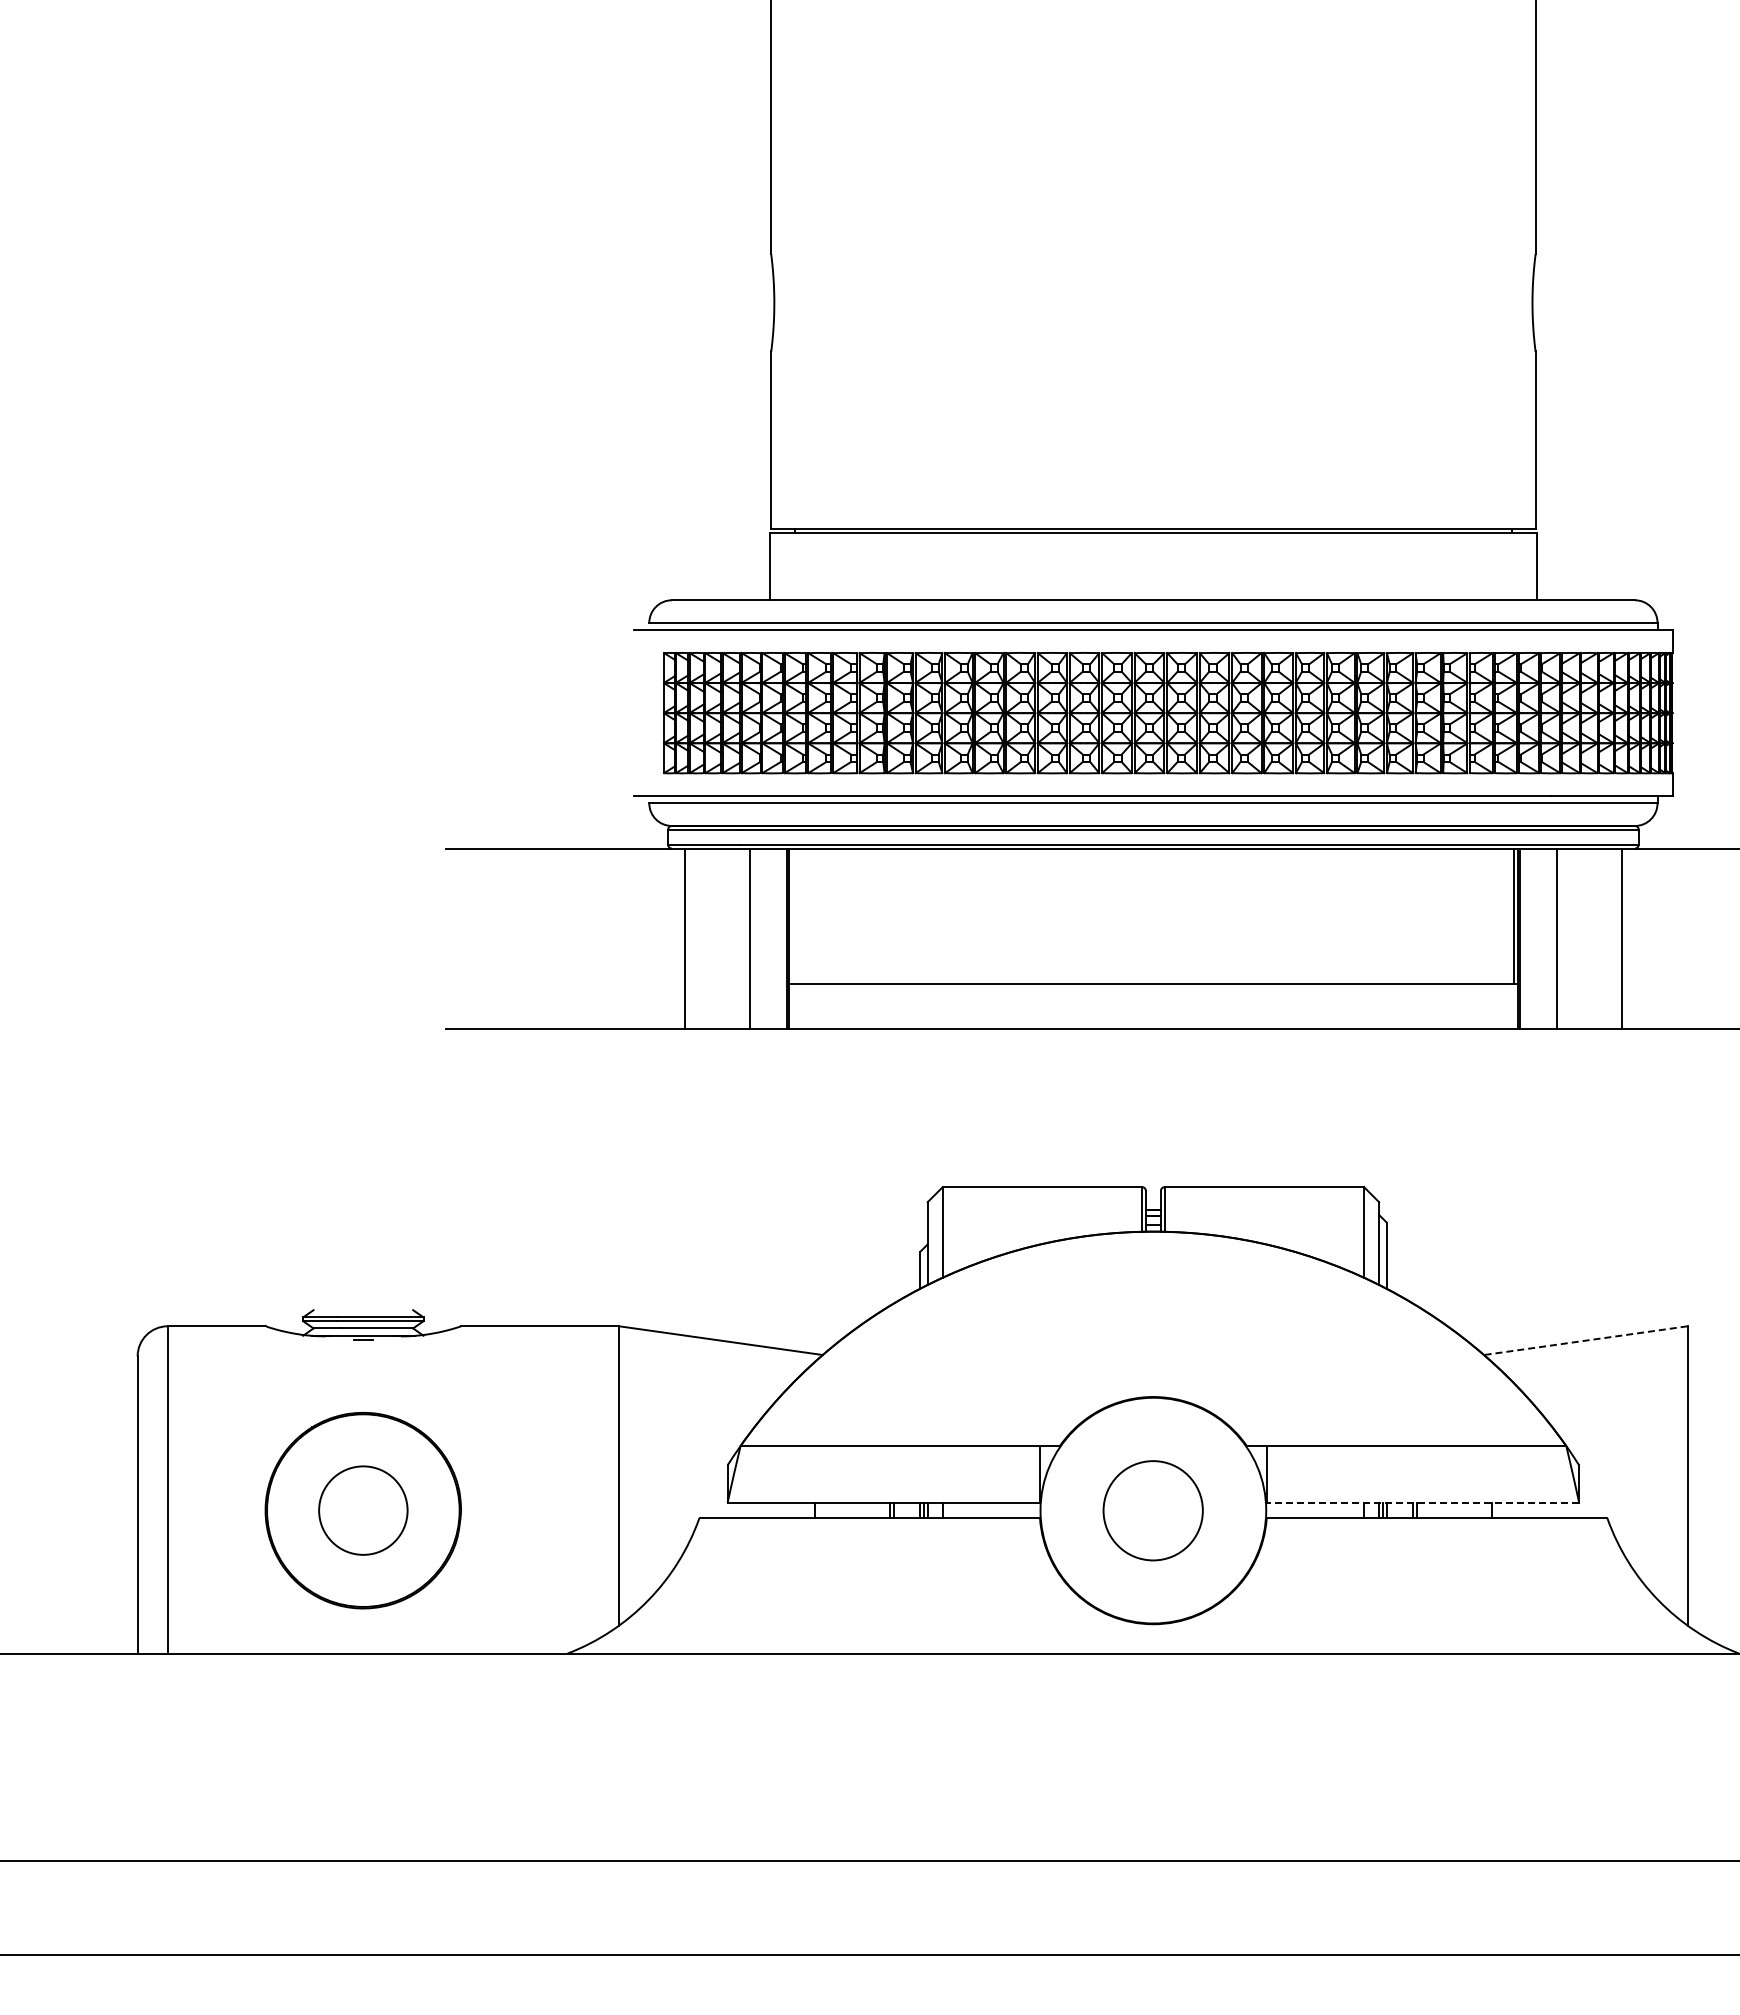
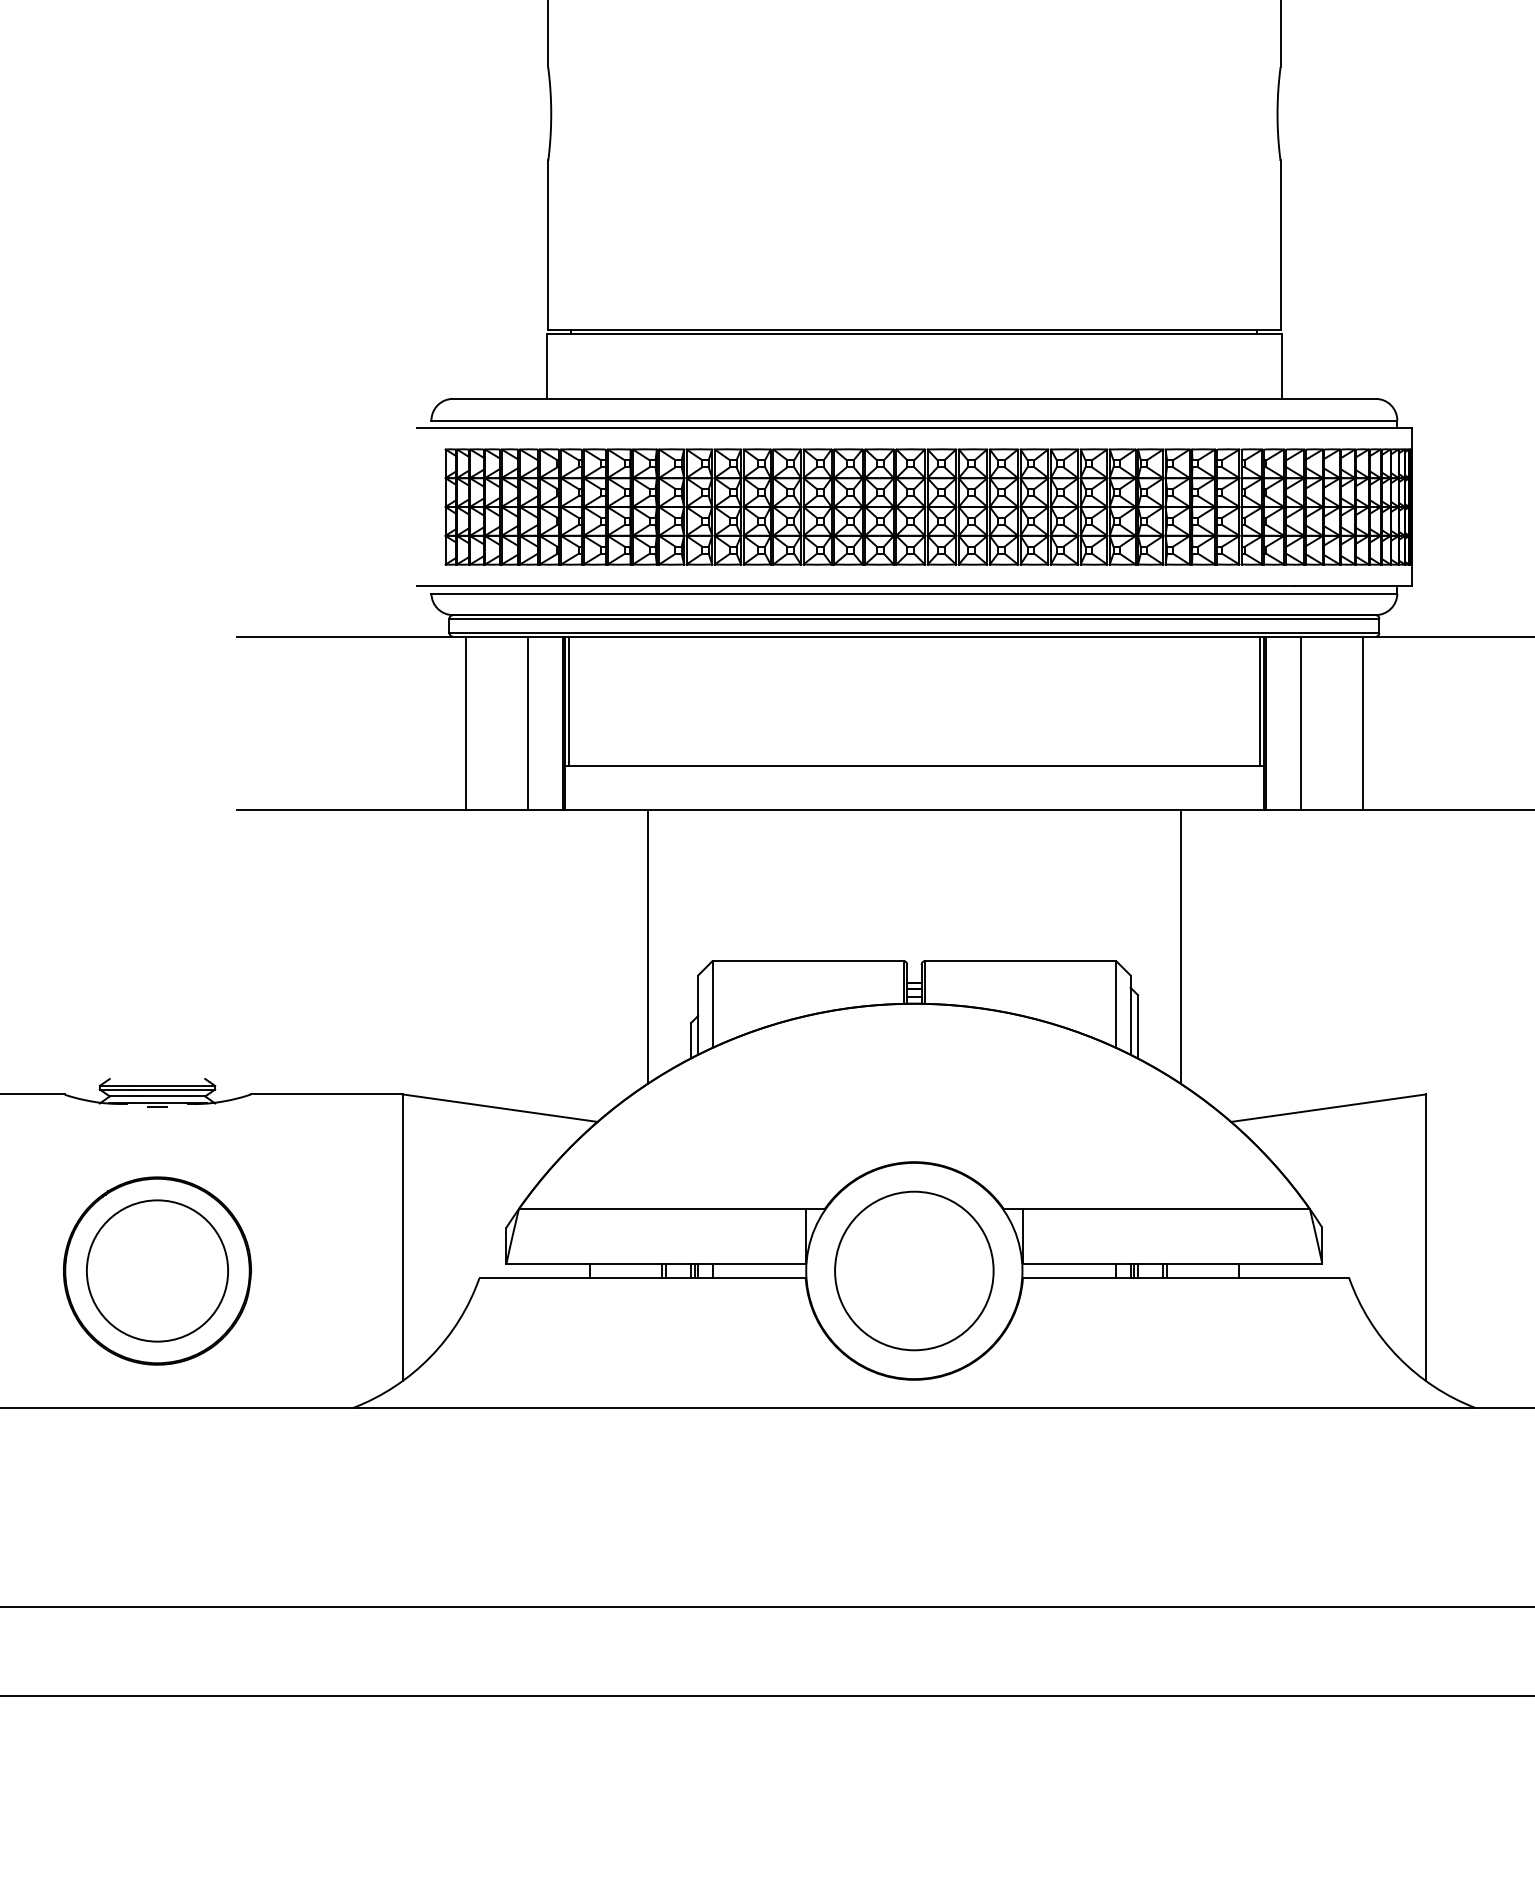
line: (793, 916) -> (569, 701), added
line: (875, 1172) -> (648, 947), added
line: (1431, 1172) -> (1180, 947), added
line: (1585, 1340) -> (1328, 1108), dashed -> solid
line: (1422, 1503) -> (1172, 1264), dashed -> solid
circle: (363, 1510) -> (157, 1270), size x1.67
circle: (1152, 1510) -> (913, 1270), size x1.67

